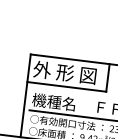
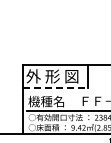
line: (67, 86) -> (55, 87), solid -> dashed

